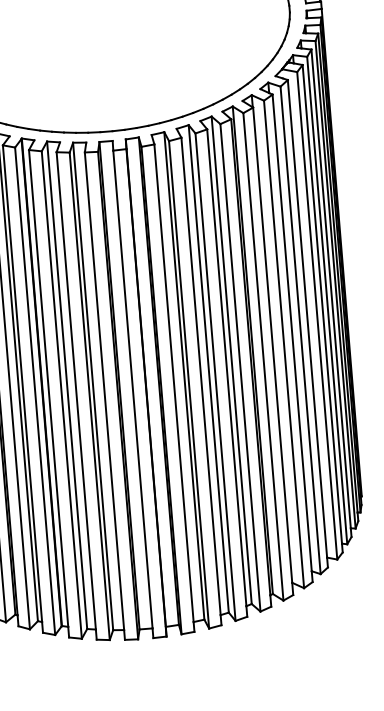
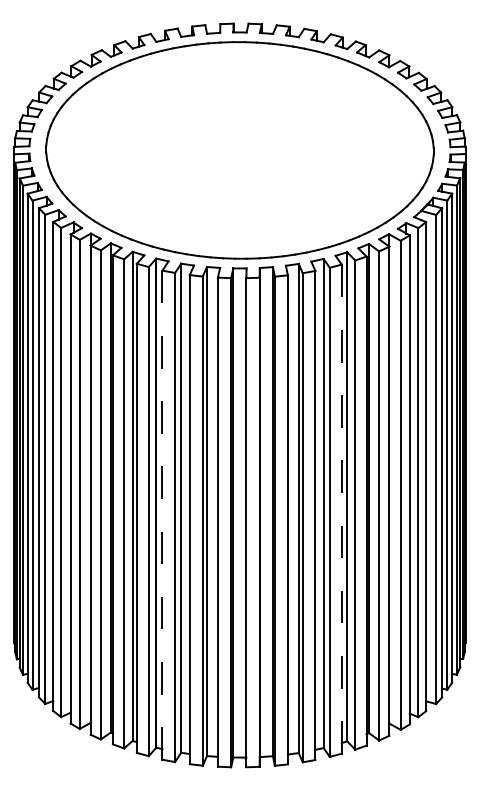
line: (226, 368) -> (341, 504), solid -> dashed
line: (48, 389) -> (162, 510), solid -> dashed

